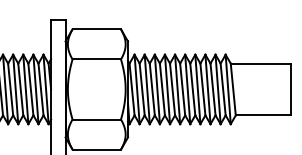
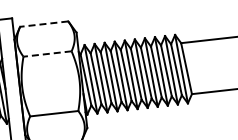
line: (96, 29) -> (43, 24), solid -> dashed
line: (96, 59) -> (47, 54), solid -> dashed

